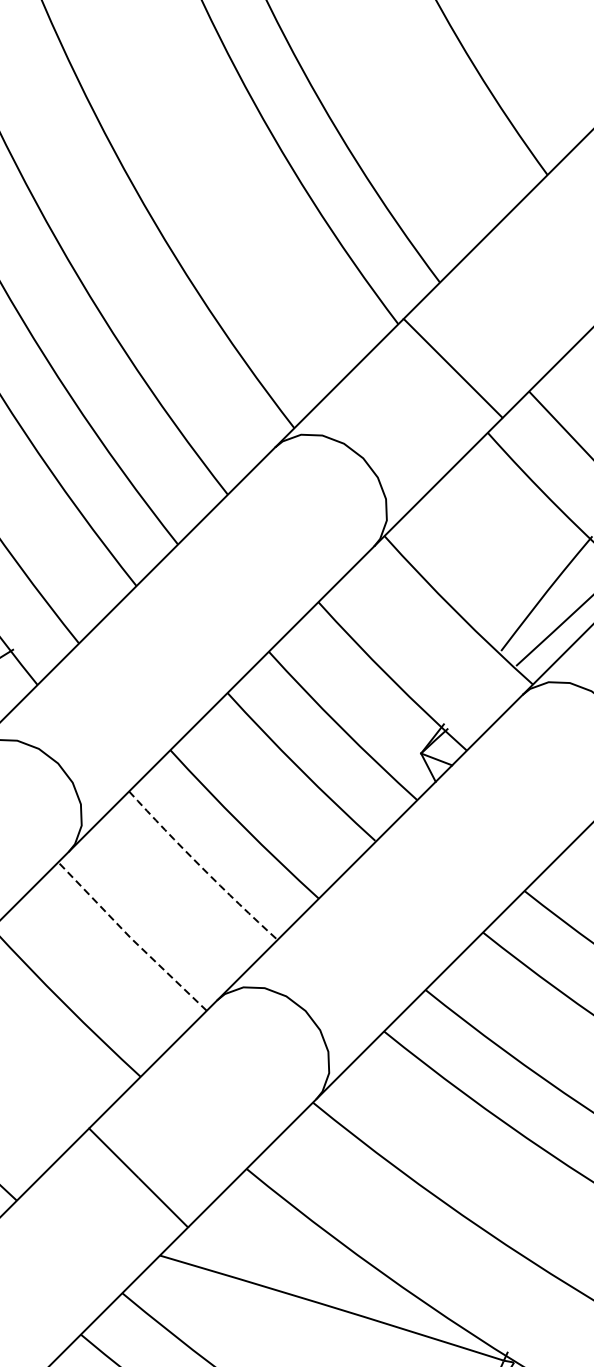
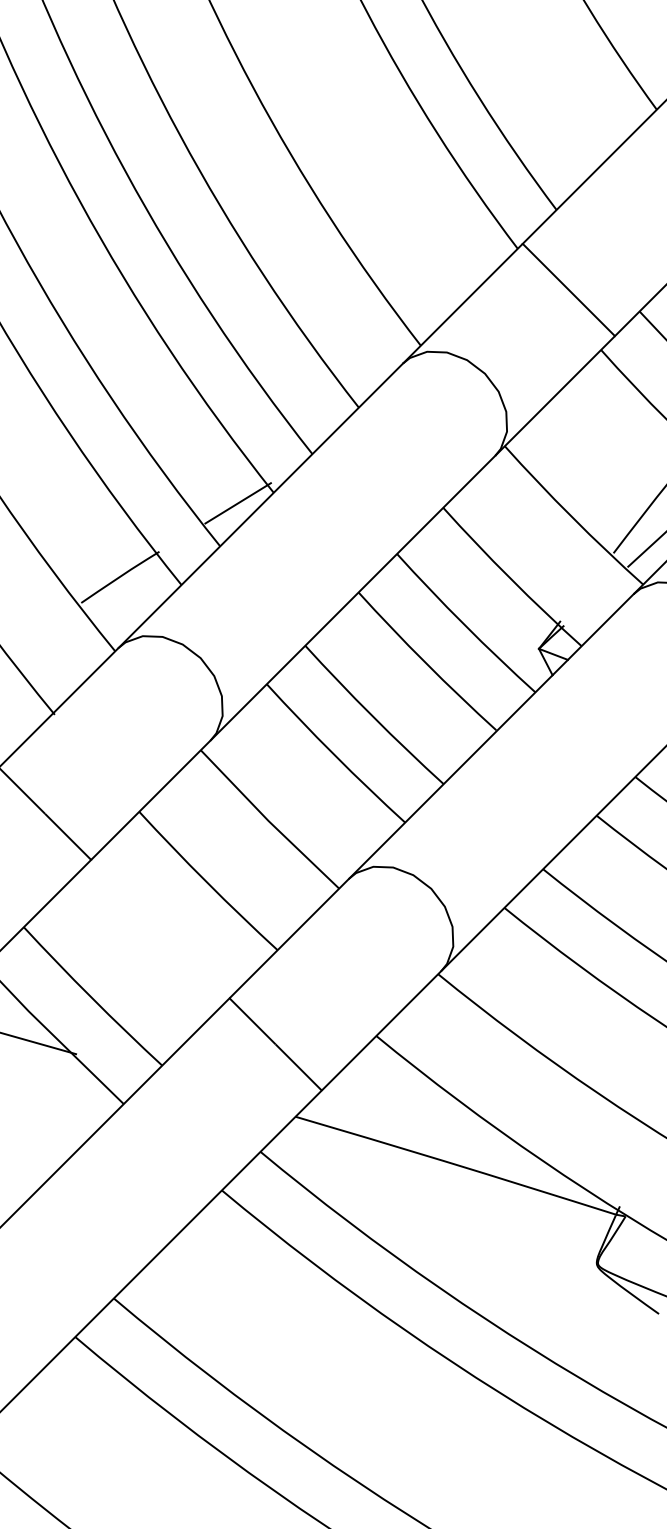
line: (97, 597) -> (237, 503), added
arc: (201, 867) -> (334, 755), dashed -> solid
line: (130, 937) -> (268, 820), dashed -> solid

